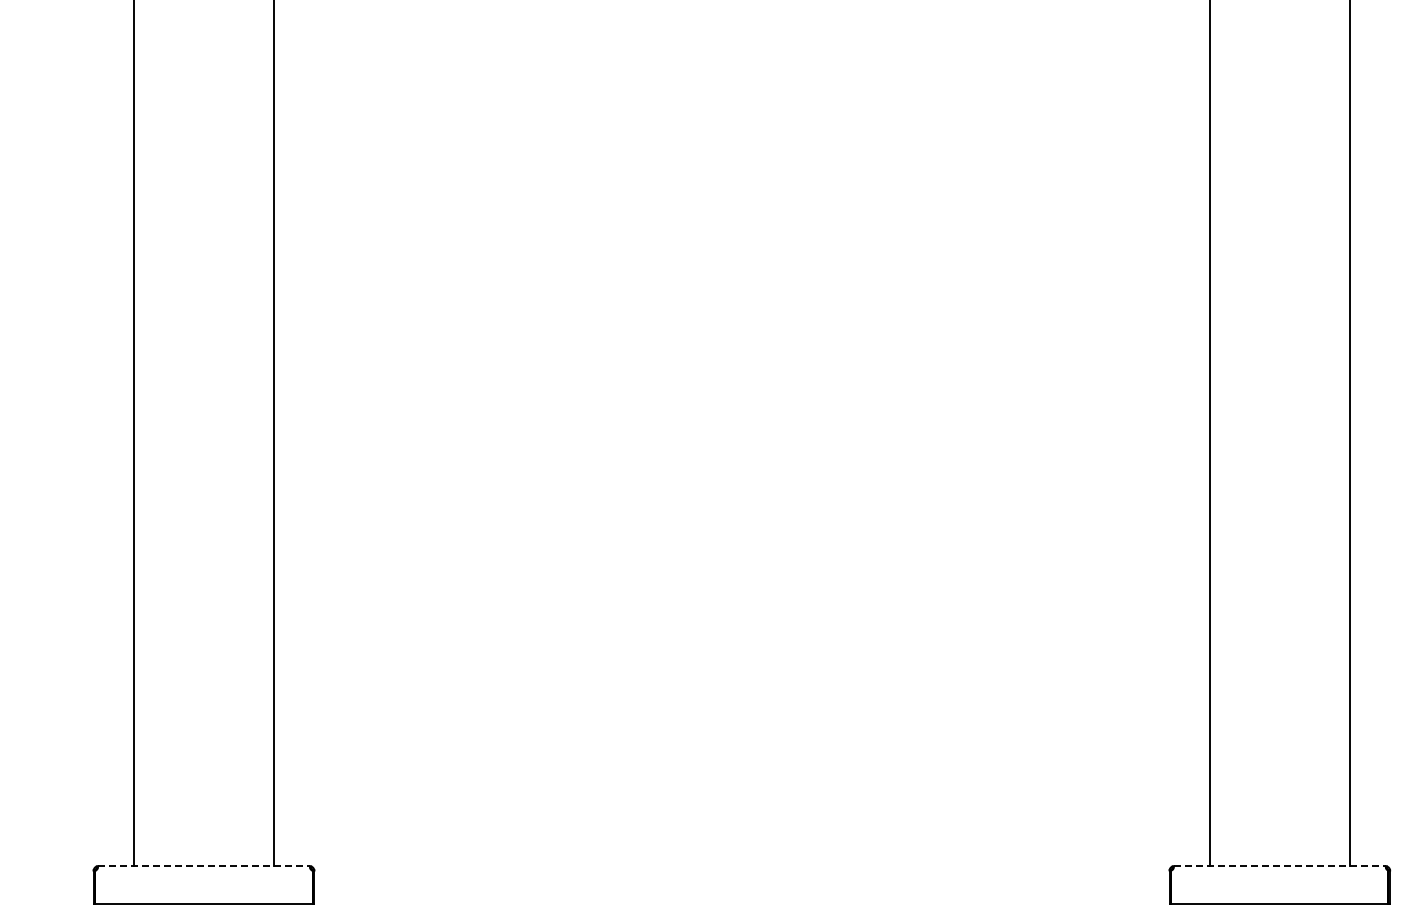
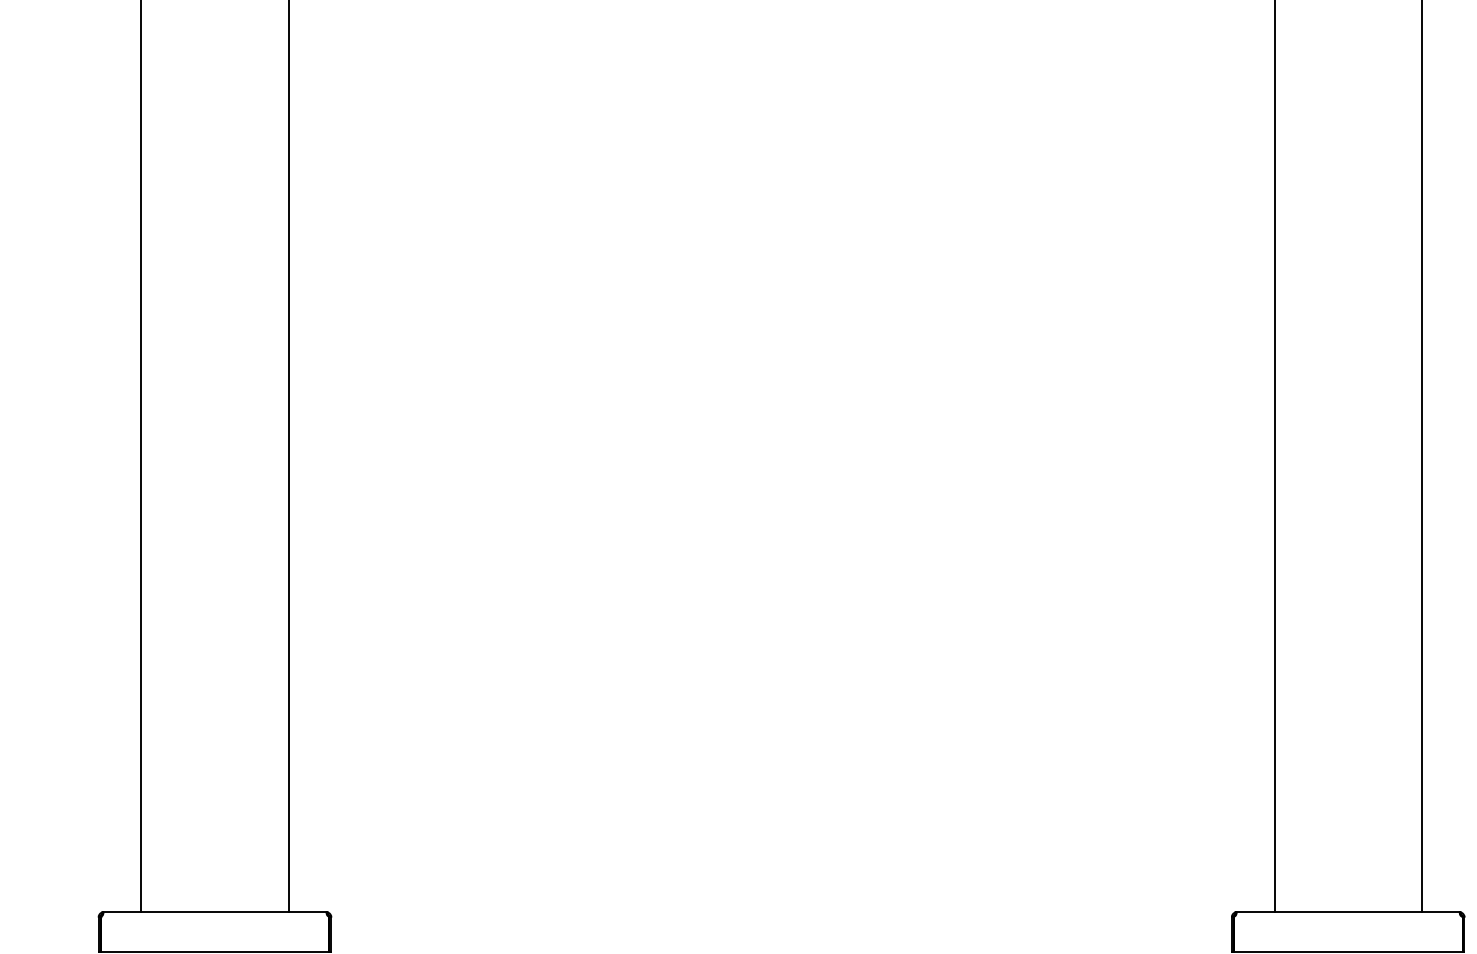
line: (204, 866) -> (215, 912), dashed -> solid
line: (1280, 866) -> (1348, 912), dashed -> solid

